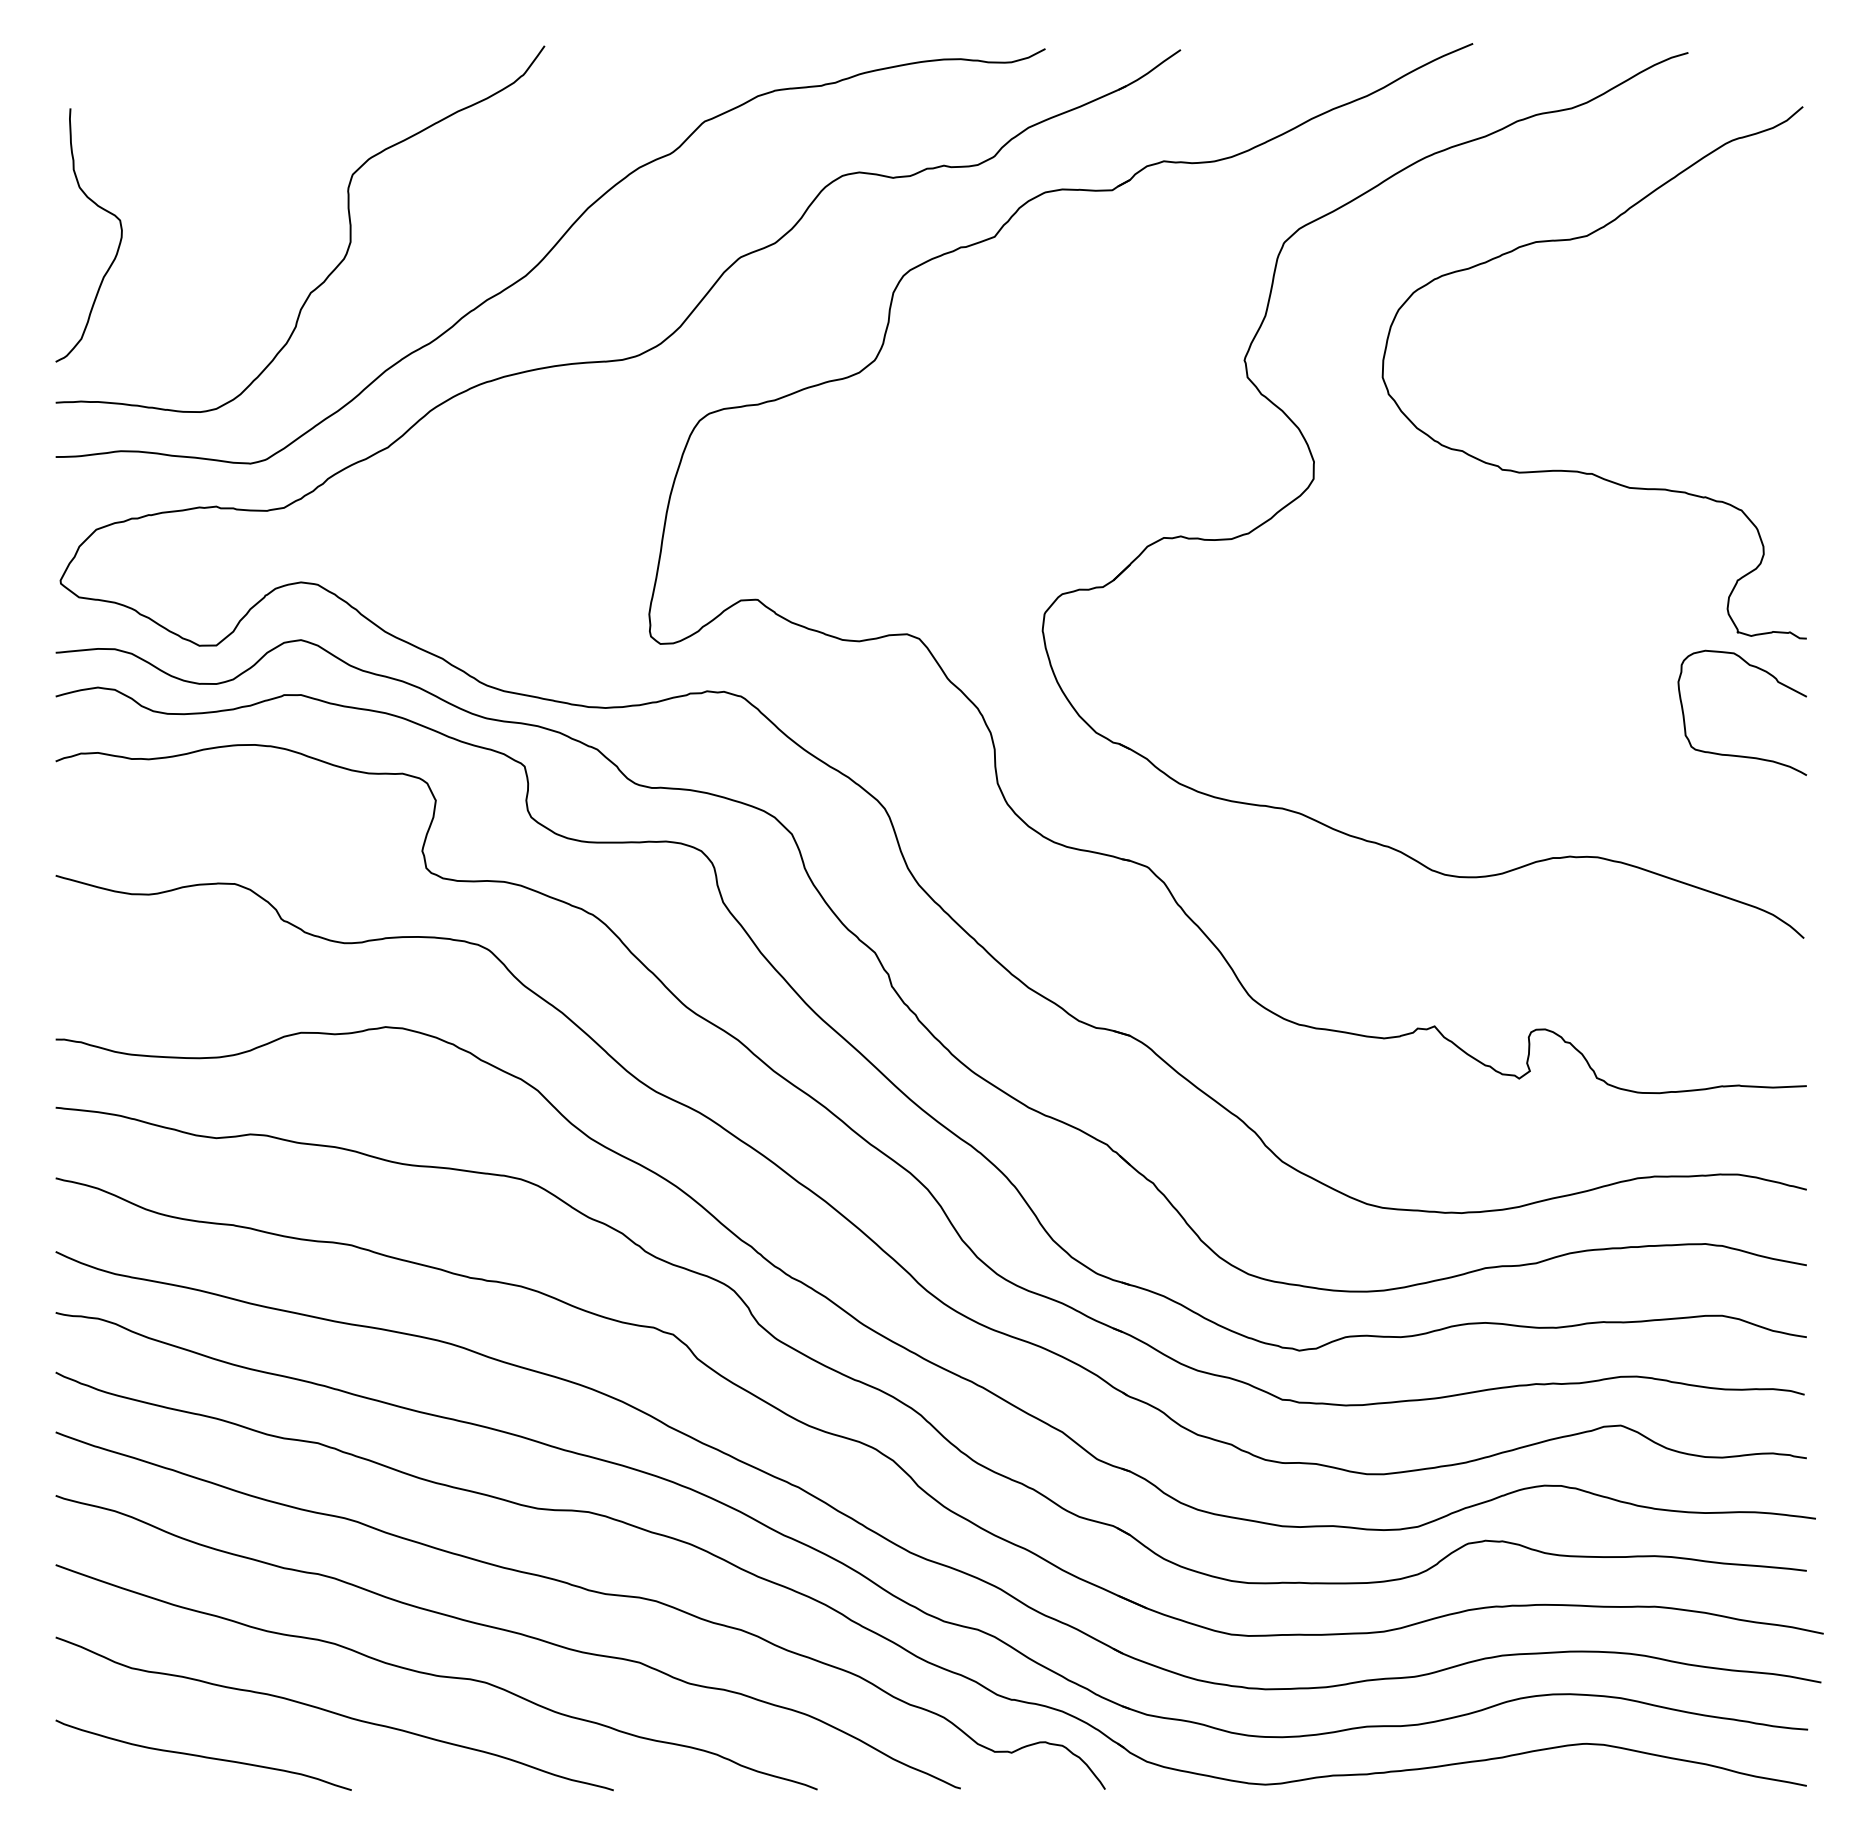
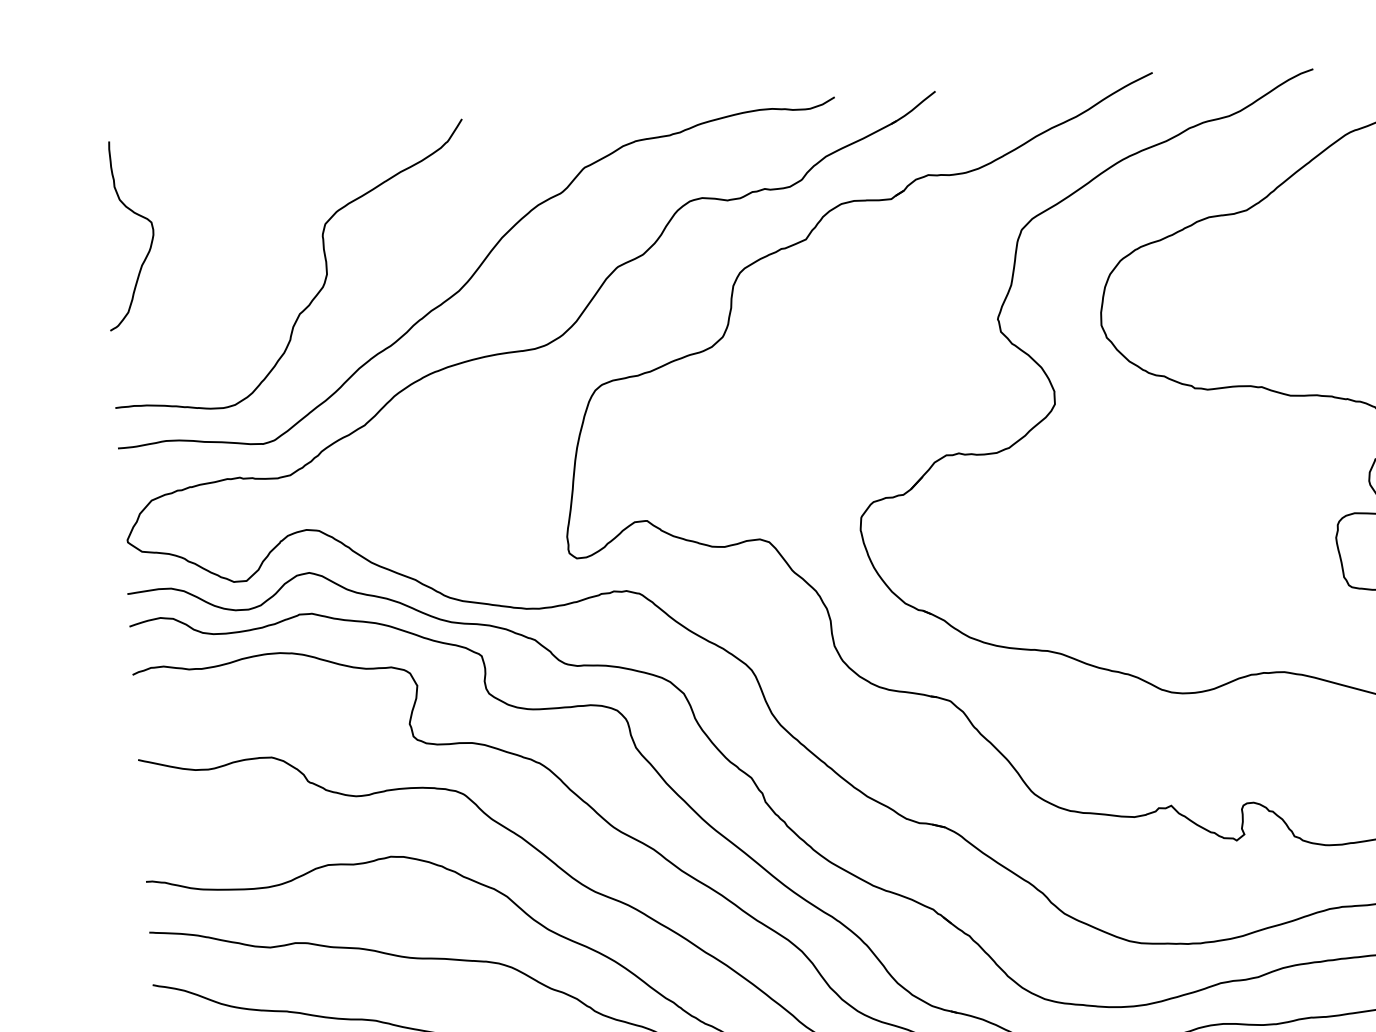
curve: (103, 210) -> (138, 215), moved

